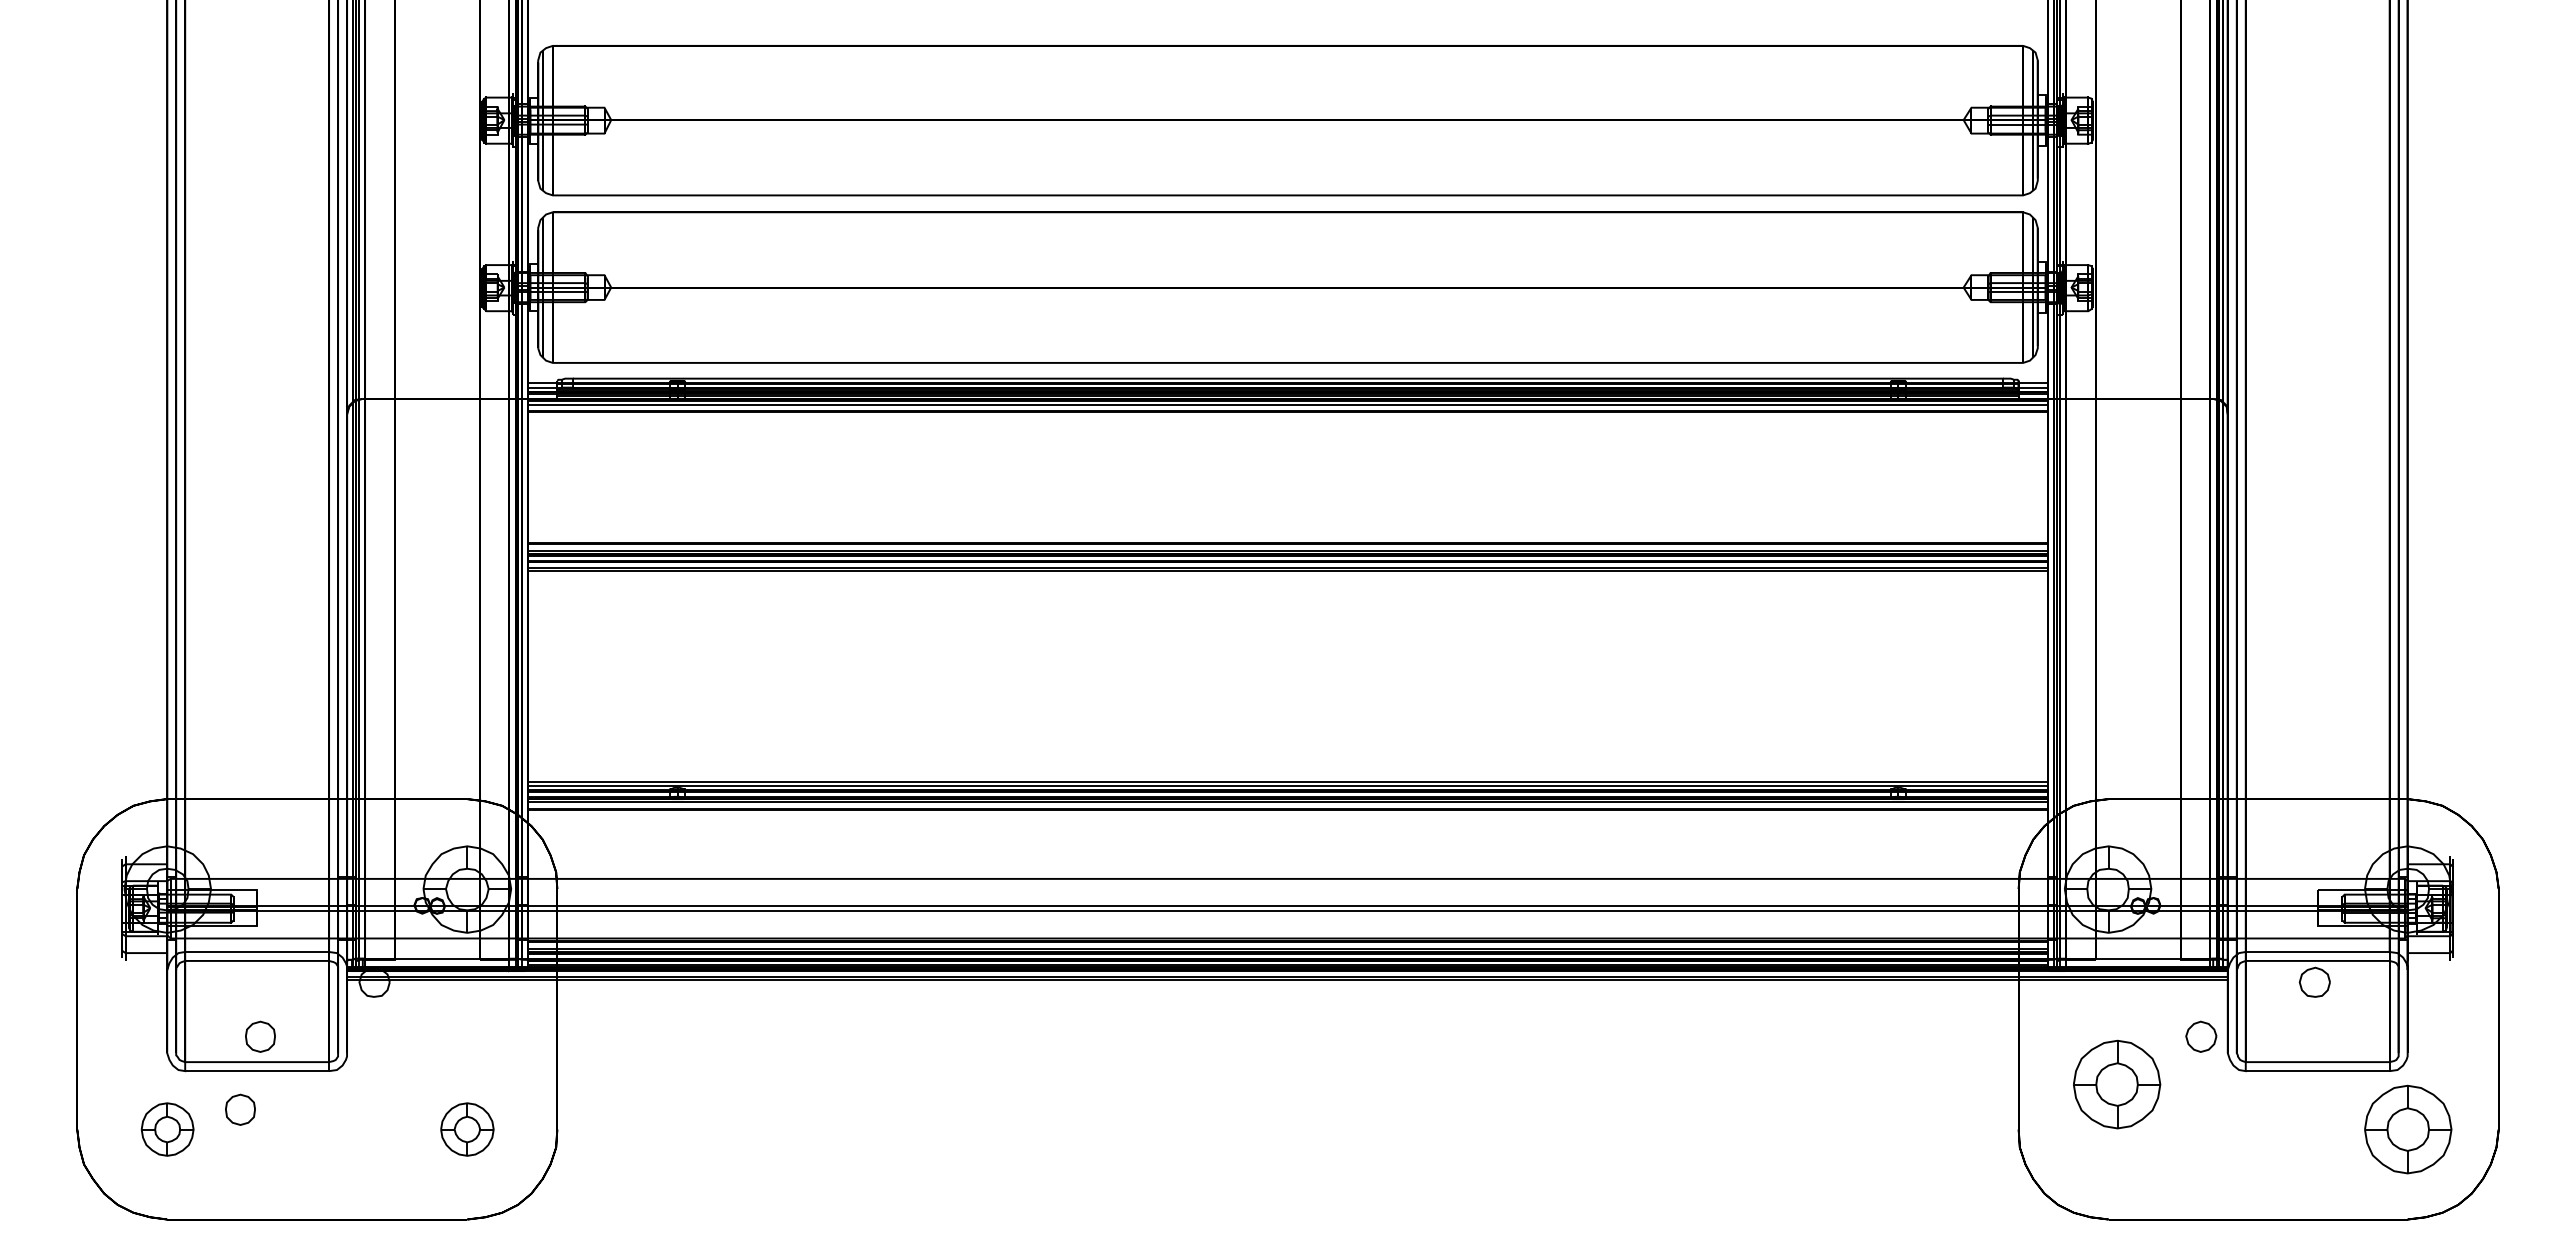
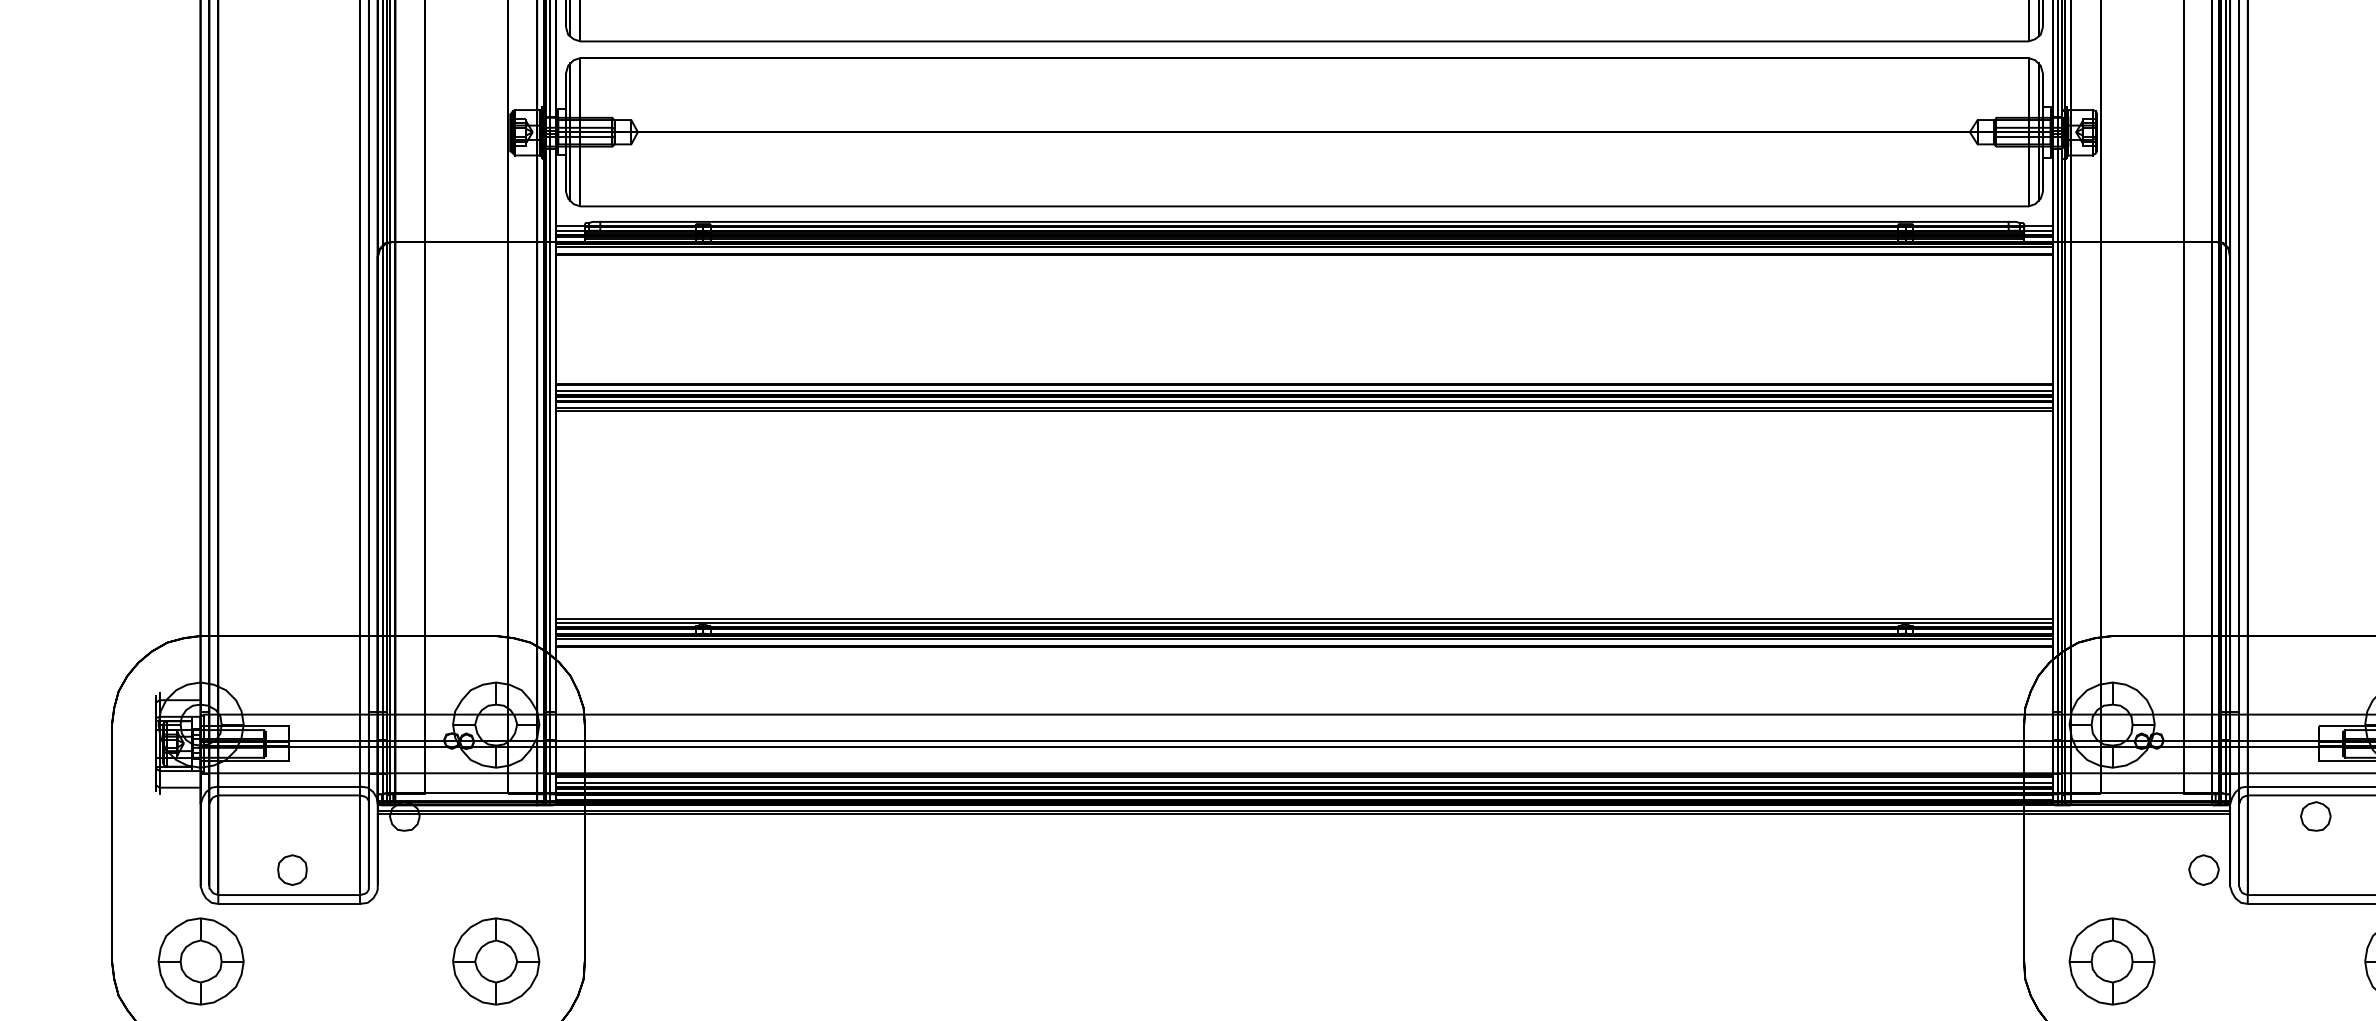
part: (2117, 1084) -> (2112, 961), moved
part: (240, 1109) -> (272, 941), removed
part: (167, 1129) -> (200, 961), size x1.67
part: (467, 1129) -> (496, 961), size x1.67

